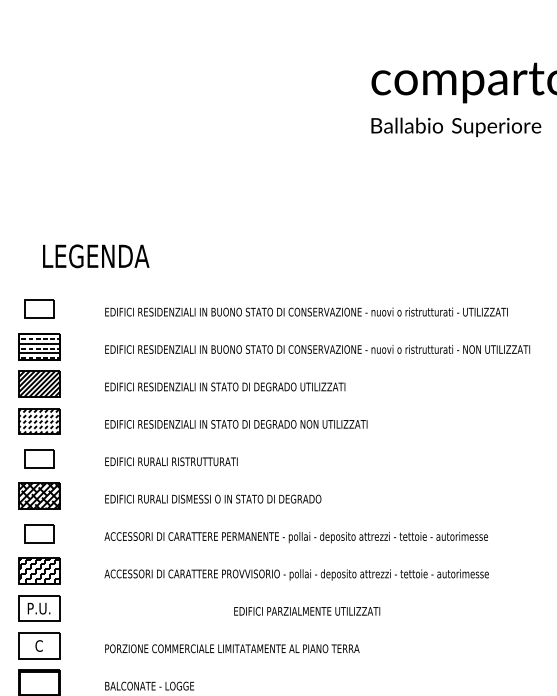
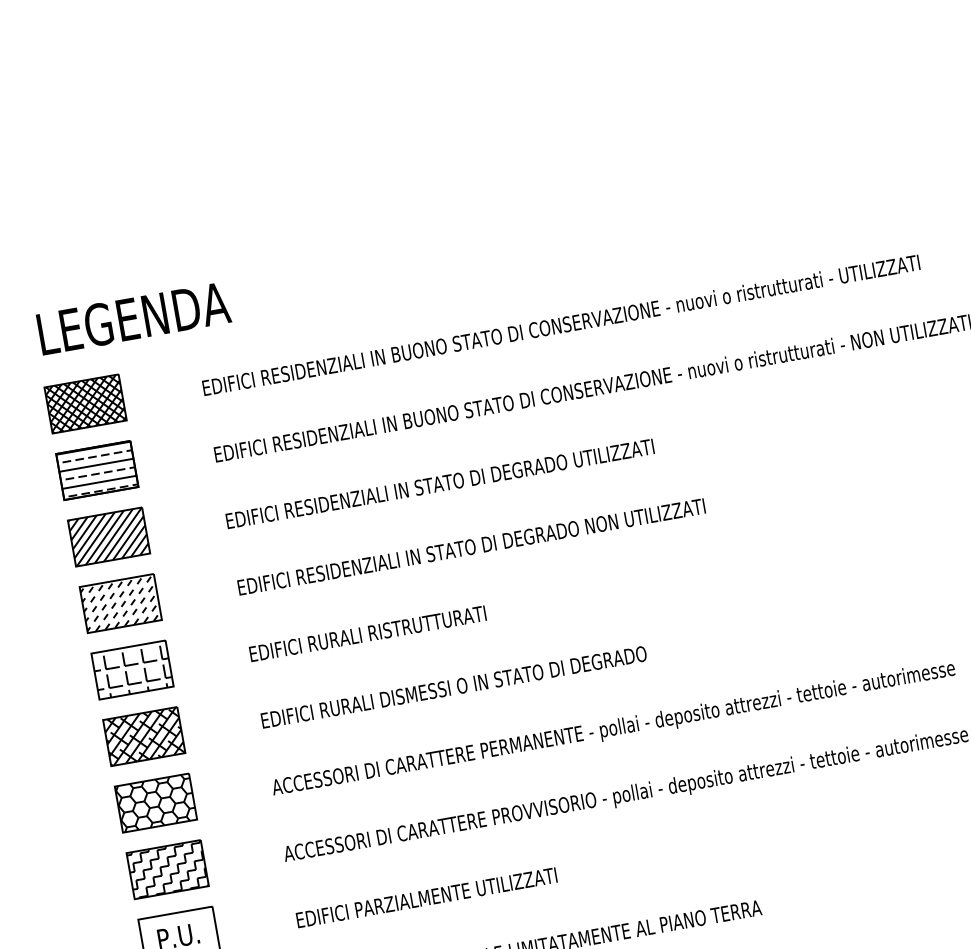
text: (96, 256) -> (134, 318), moved
part: (39, 308) -> (85, 402), size x1.43
part: (39, 458) -> (132, 669), size x1.43
part: (39, 533) -> (155, 802), size x1.43
text: (307, 611) -> (427, 897), moved

